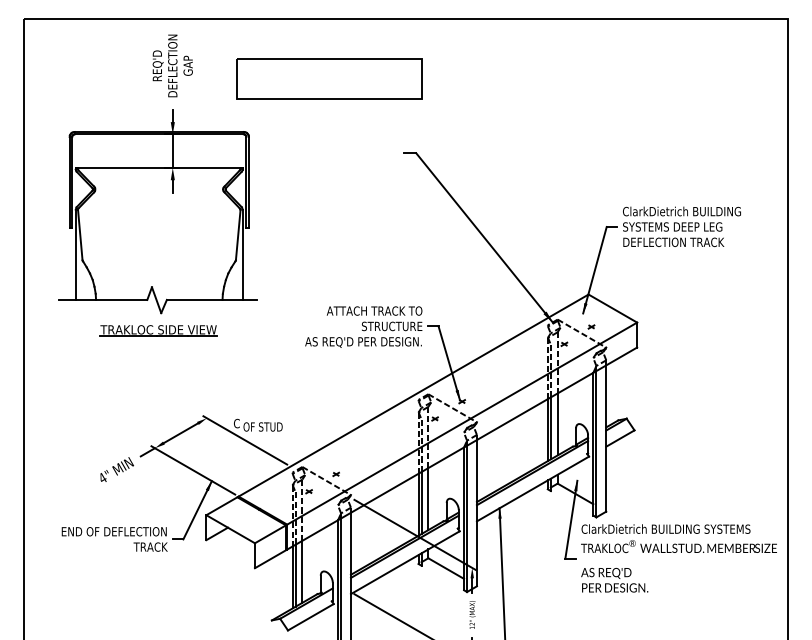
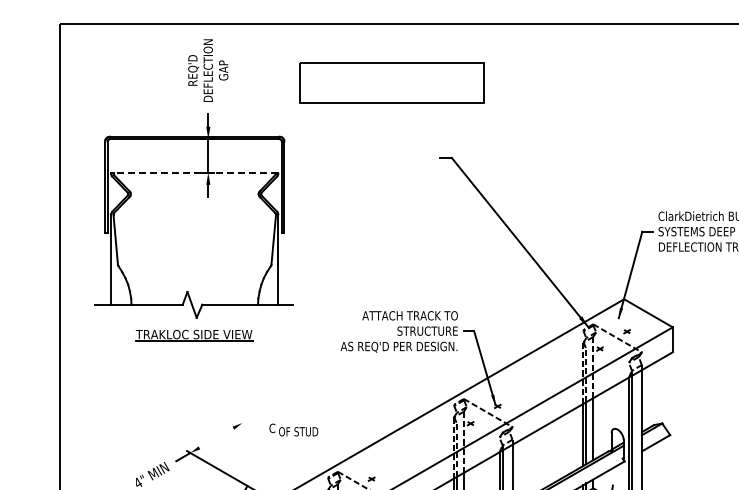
part: (329, 78) -> (392, 83), moved
line: (159, 167) -> (194, 172), solid -> dashed
line: (180, 433) -> (215, 438), removed
line: (245, 440) -> (281, 445), removed

